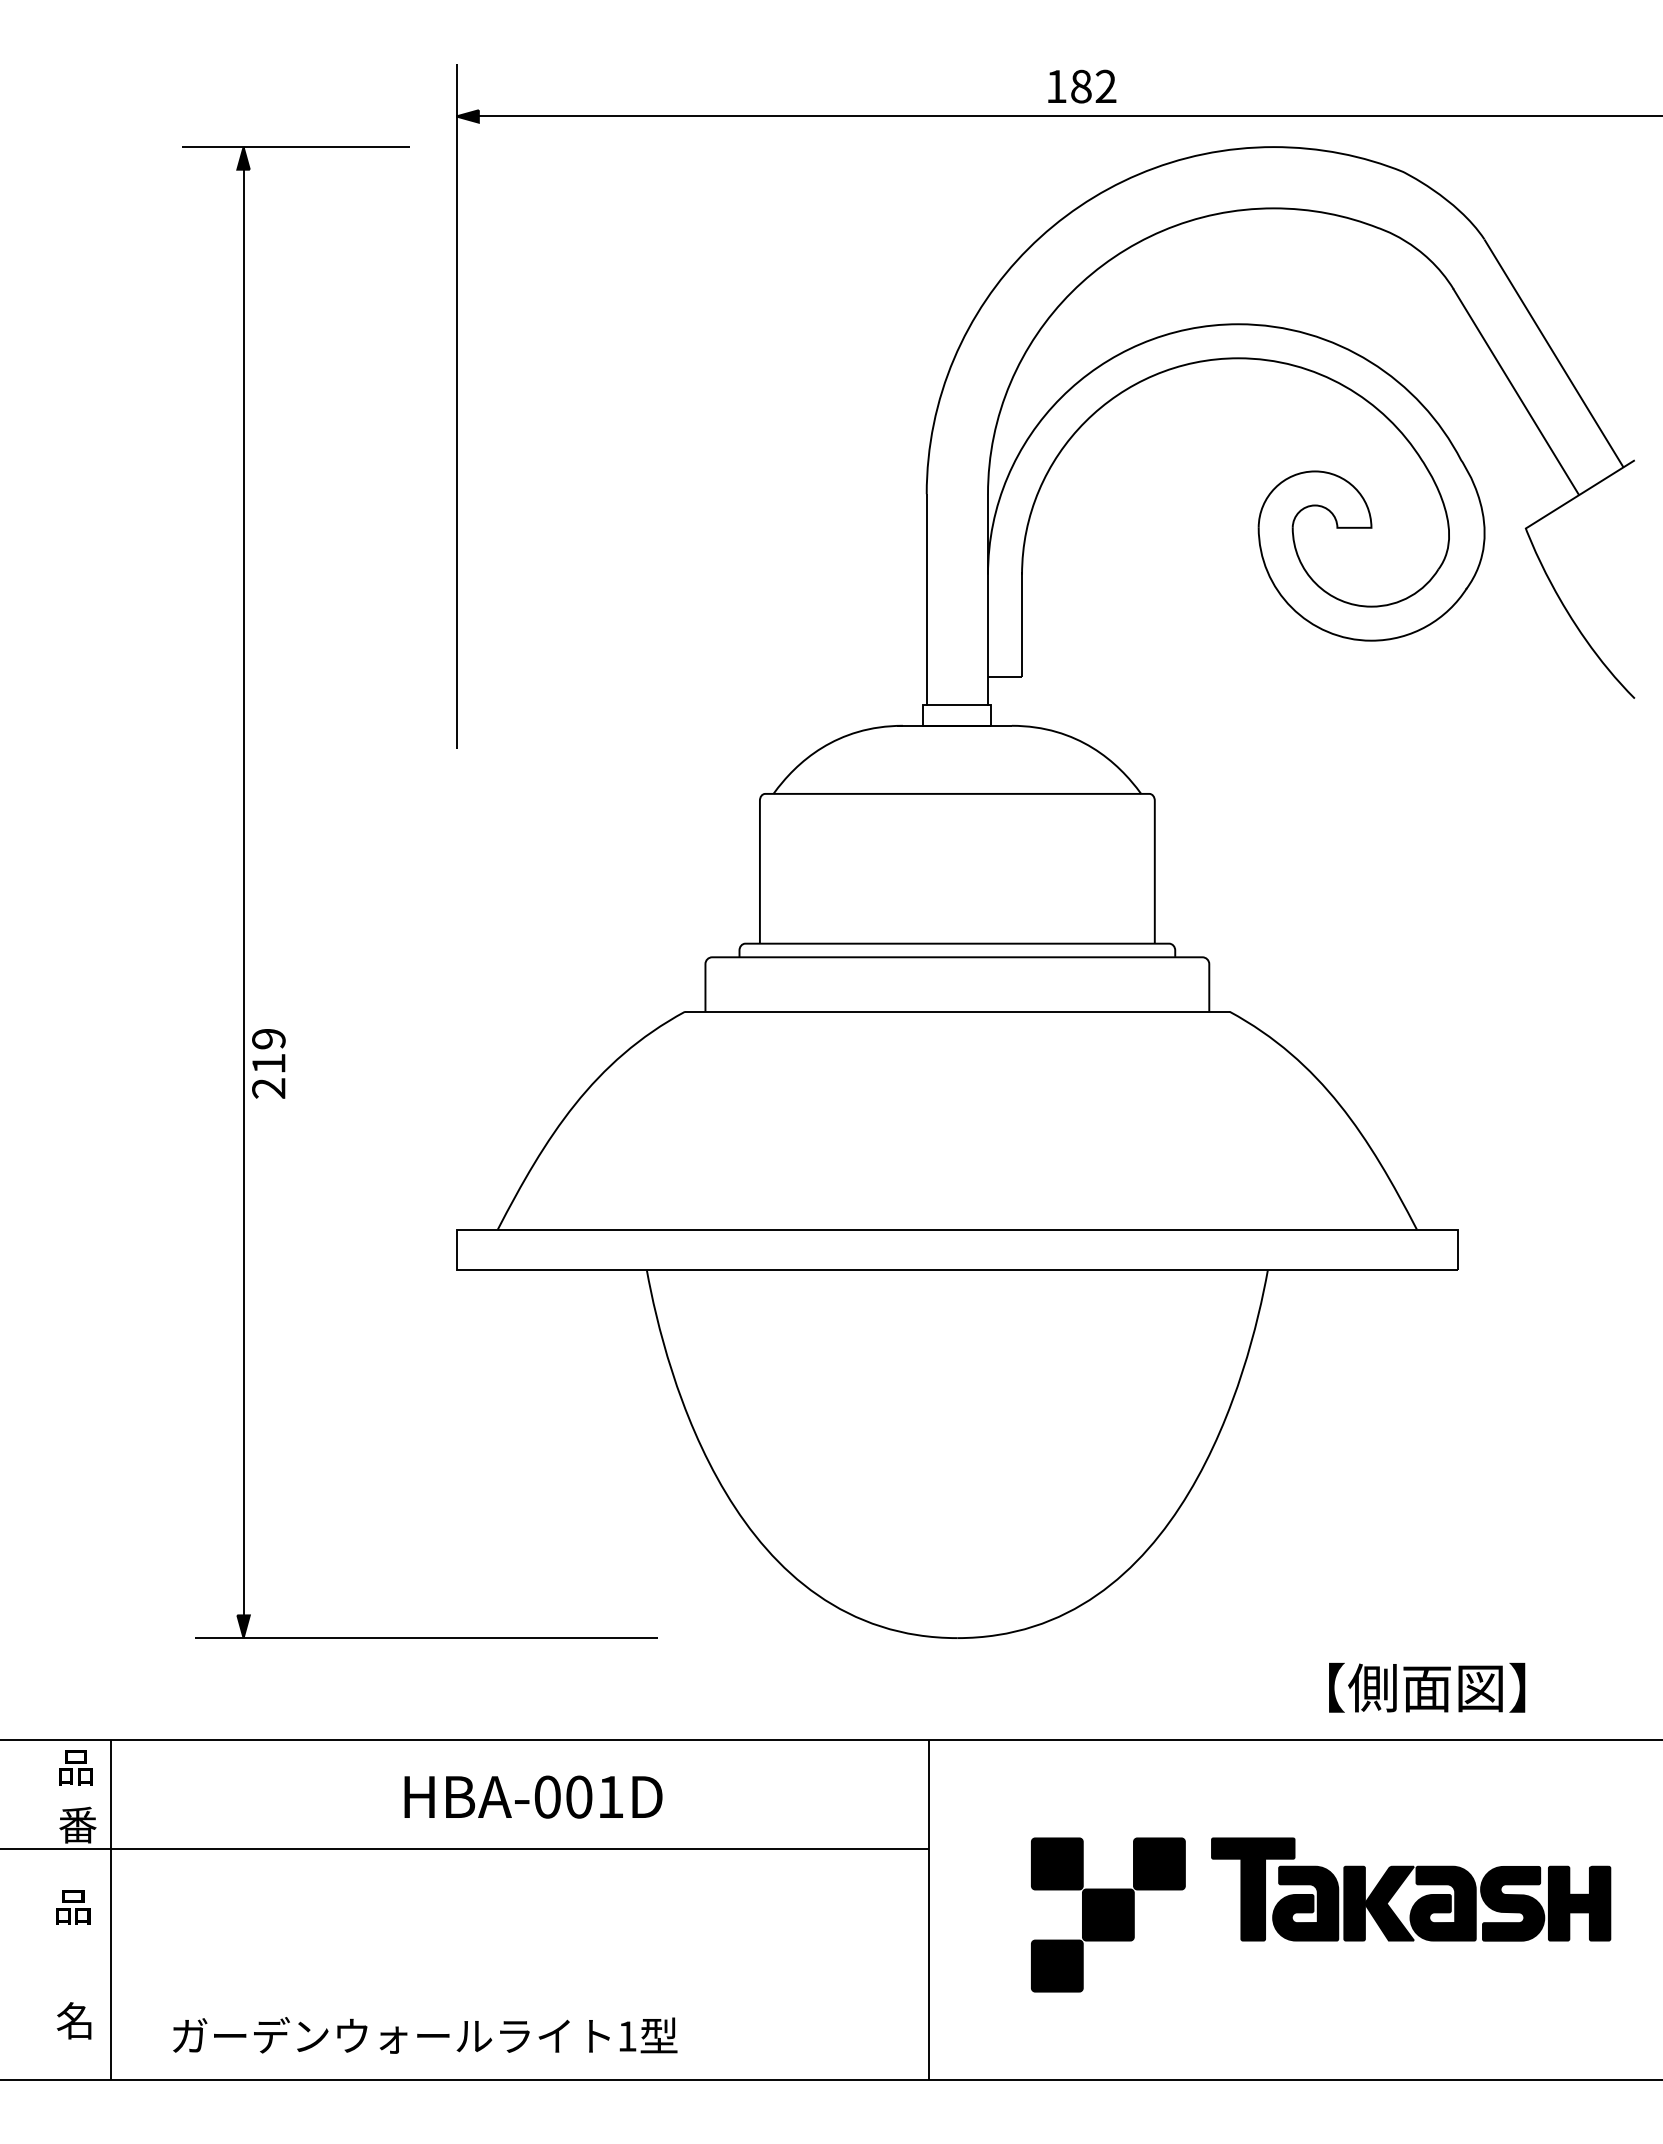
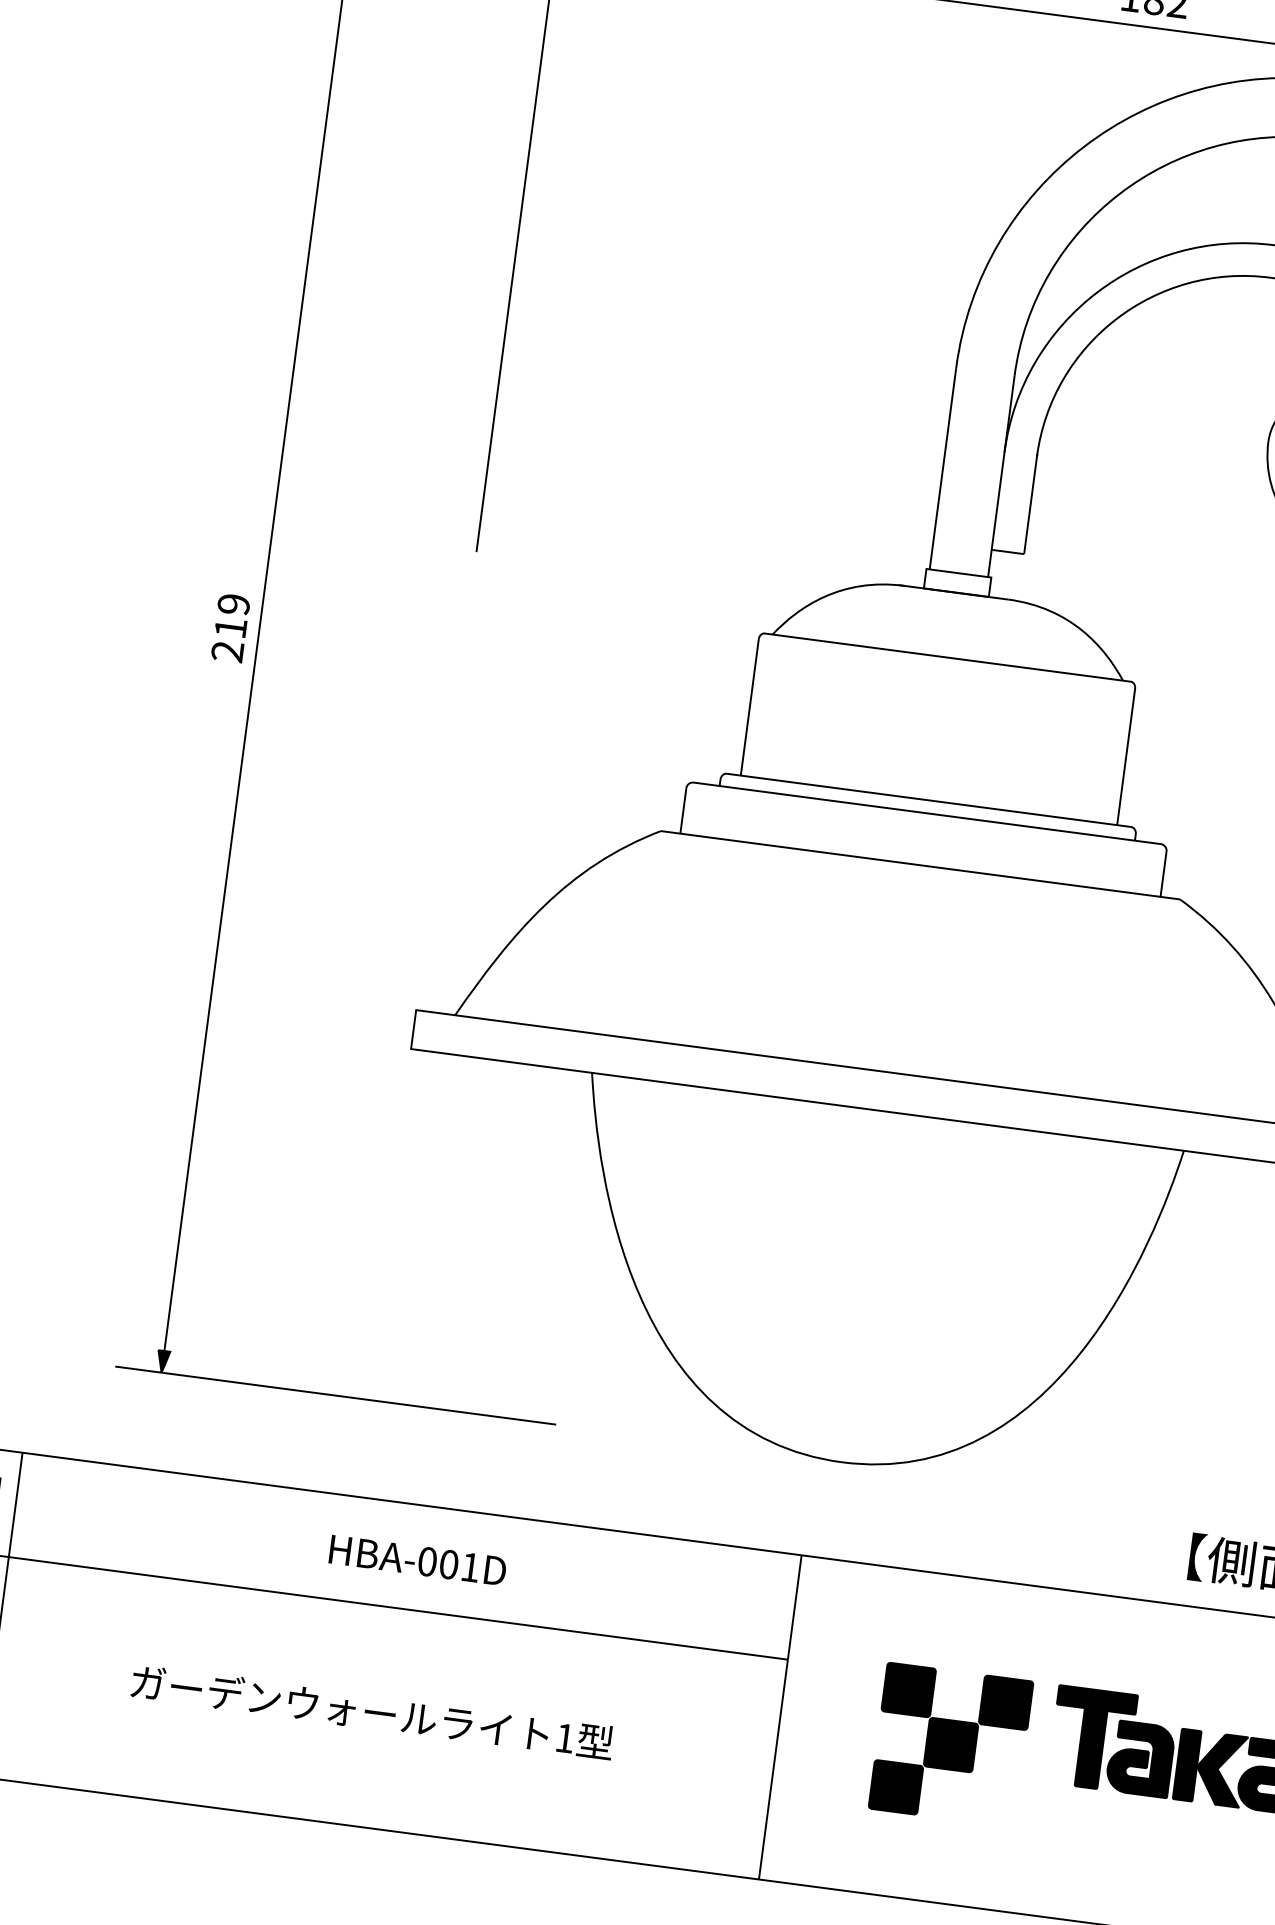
part: (268, 1063) -> (230, 627), moved
part: (533, 1796) -> (418, 1559), size x0.71
part: (425, 2035) -> (372, 1712), moved

